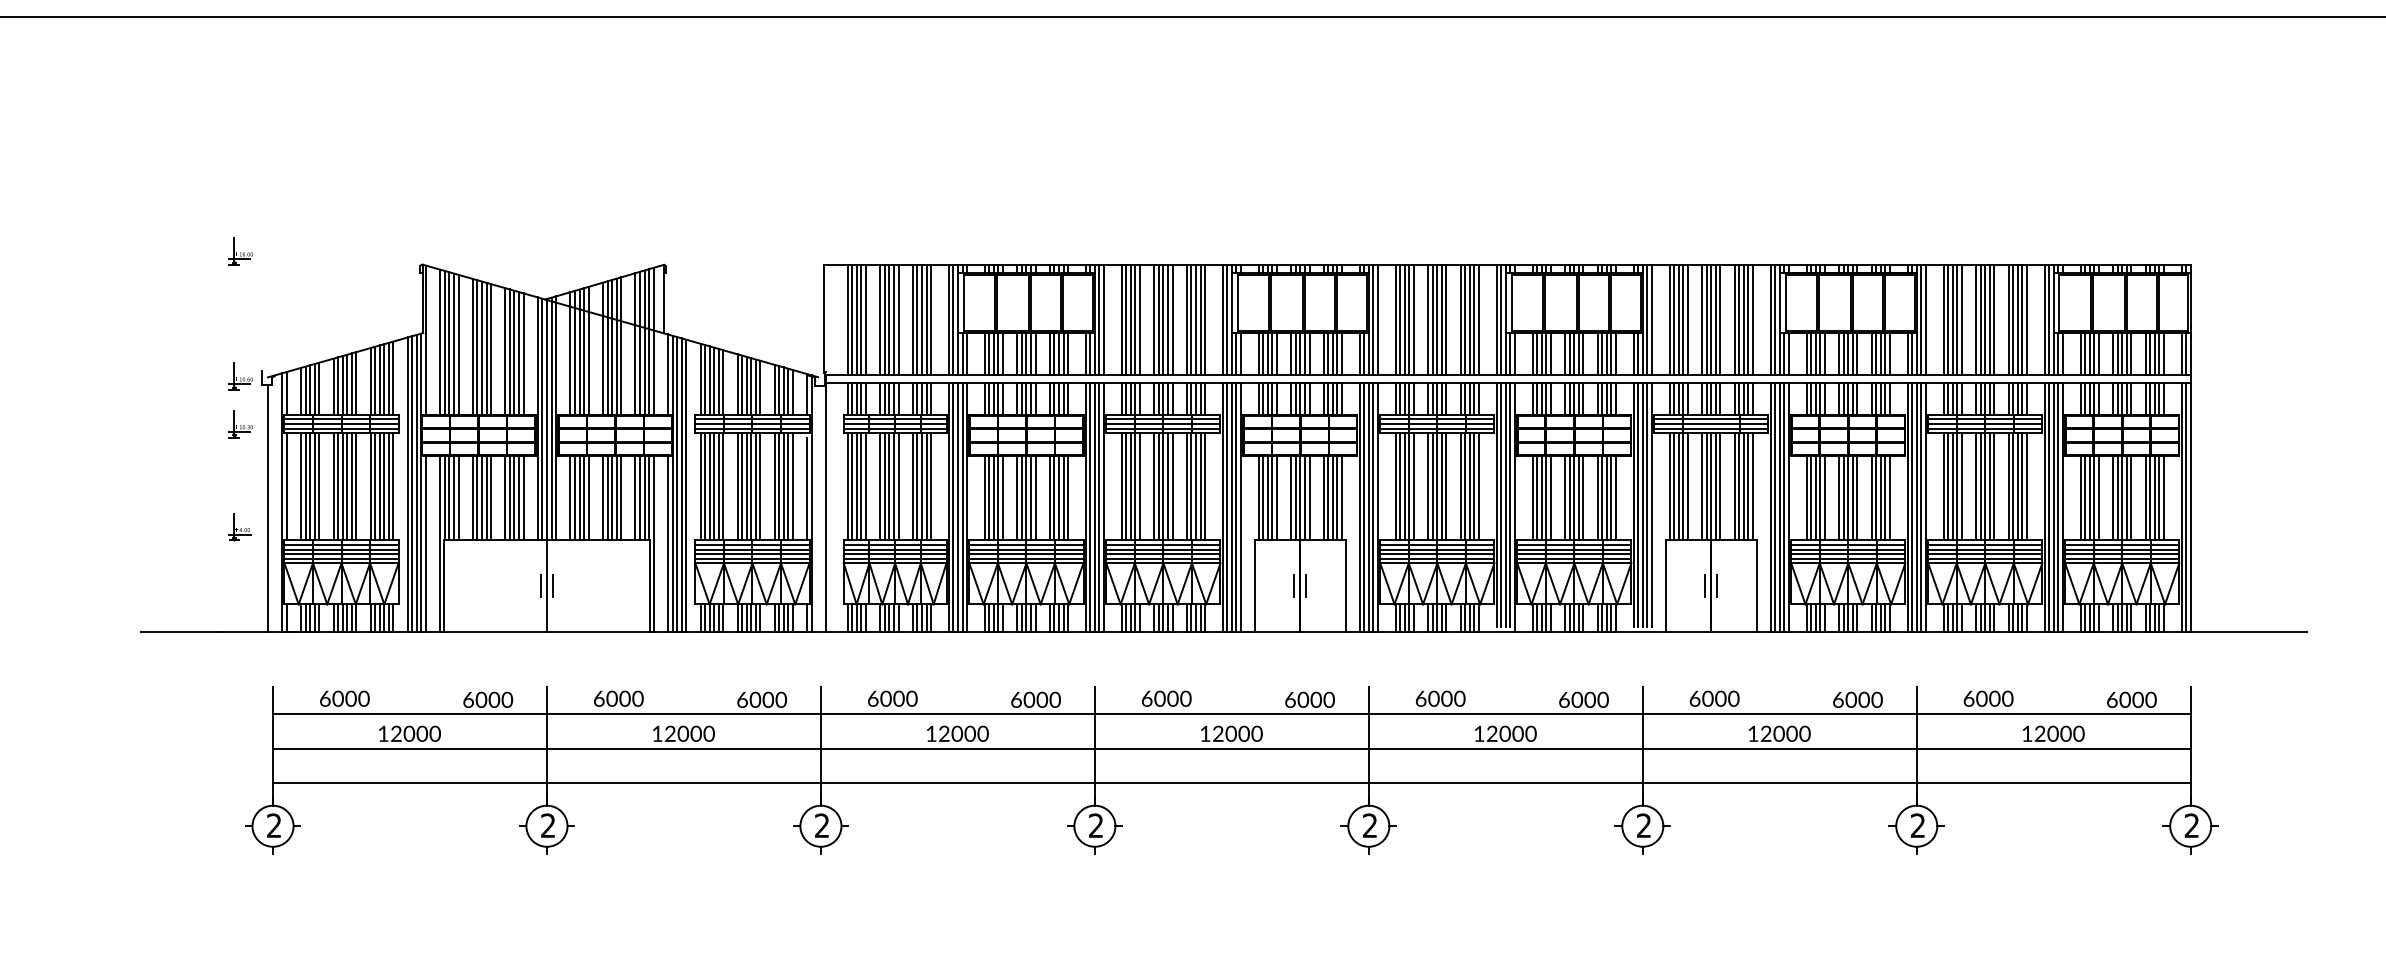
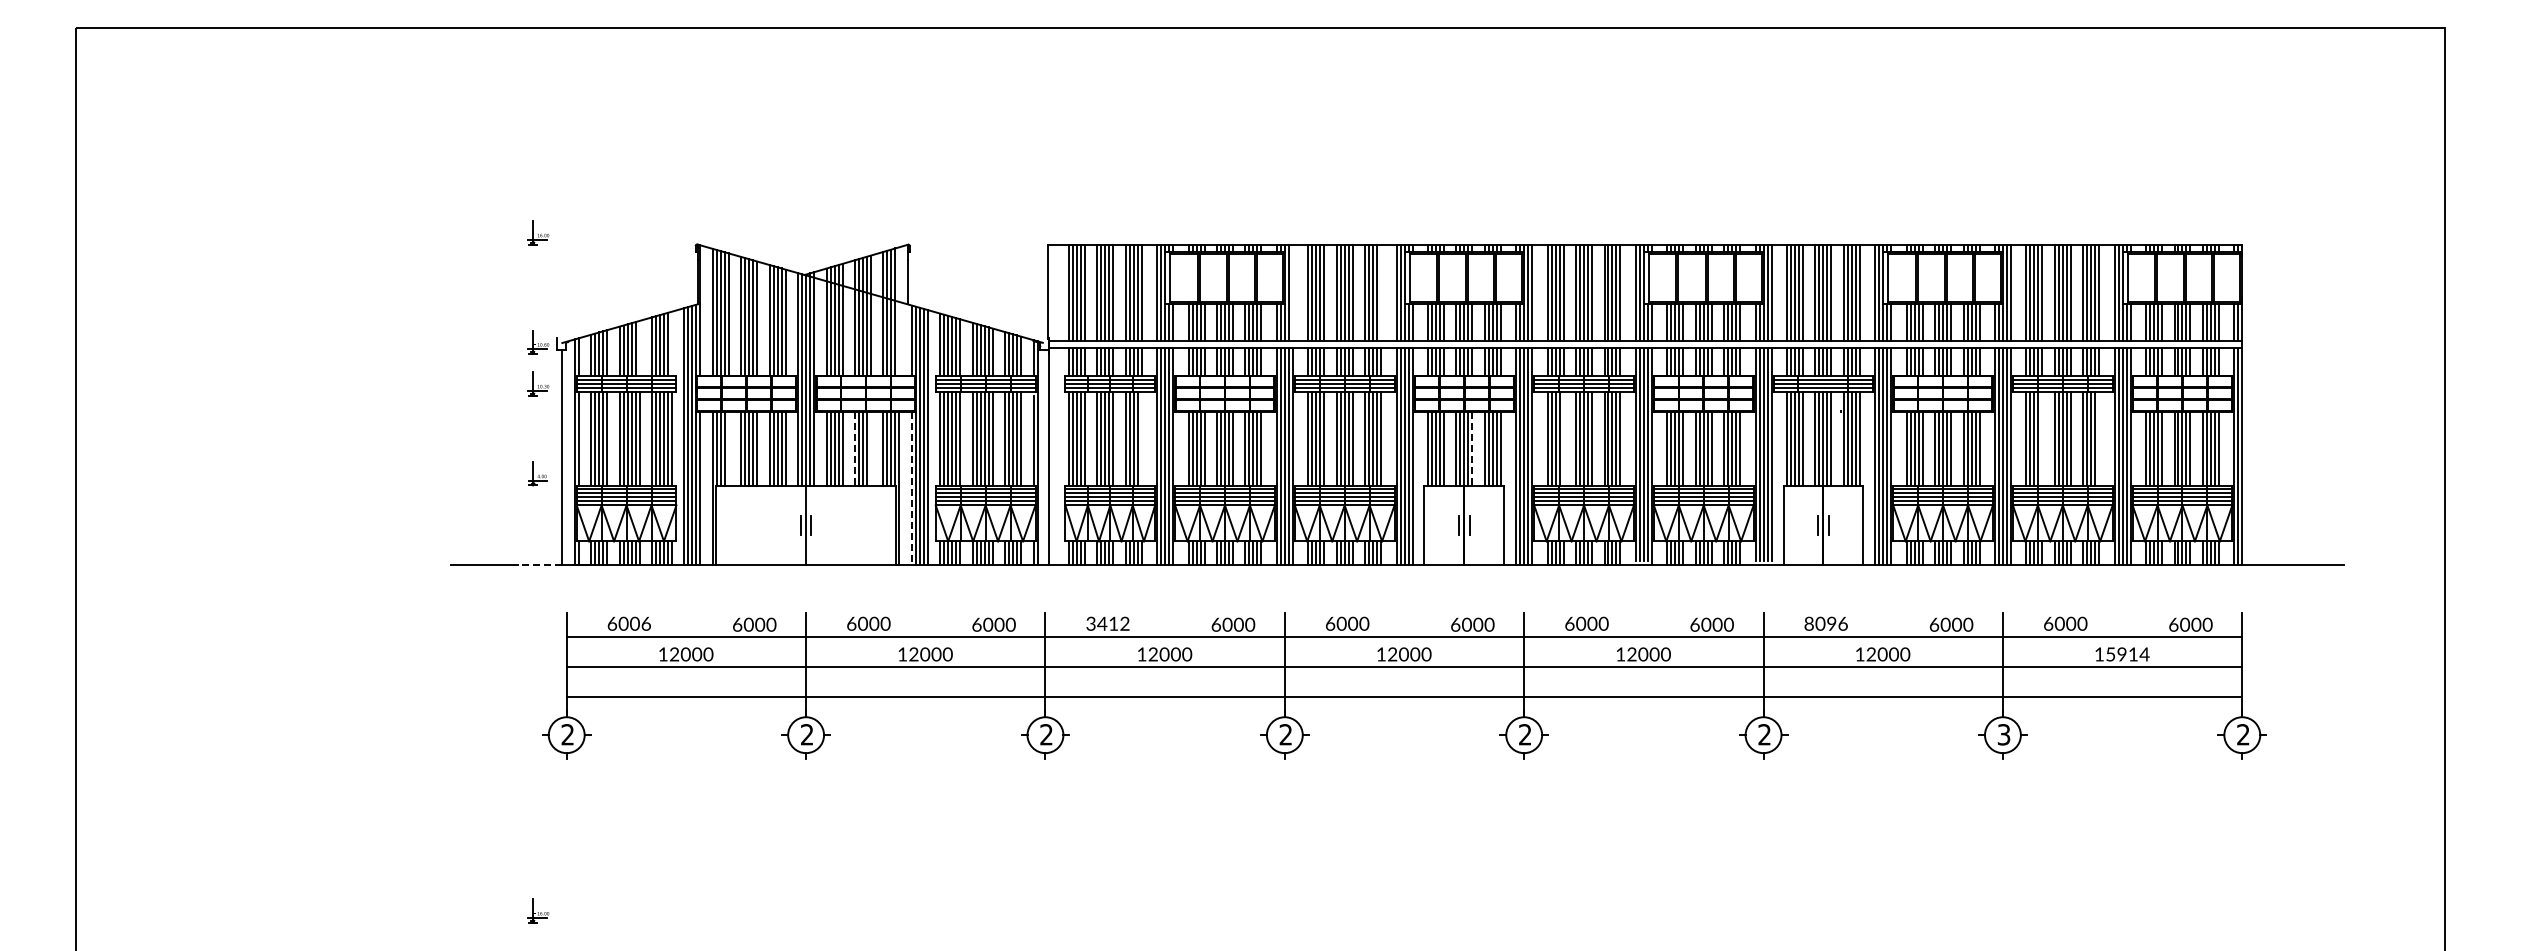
line: (1103, 319) -> (1292, 292), removed
line: (1205, 319) -> (1381, 292), removed
line: (653, 341) -> (899, 311), removed
line: (392, 377) -> (671, 343), removed
line: (356, 382) -> (639, 347), removed
line: (930, 486) -> (1141, 438), removed
line: (1413, 486) -> (1563, 438), removed
line: (1962, 486) -> (2042, 438), removed
line: (2027, 486) -> (2099, 438), removed
line: (458, 498) -> (728, 448), removed
line: (602, 498) -> (854, 448), solid -> dashed
line: (620, 498) -> (870, 448), removed
line: (1309, 498) -> (1472, 448), solid -> dashed
line: (667, 543) -> (911, 488), solid -> dashed
line: (241, 632) -> (539, 565), solid -> dashed
text: (364, 698) -> (646, 623), 6000 -> 6006
text: (891, 698) -> (1107, 623), 6000 -> 3412
text: (1714, 698) -> (1826, 623), 6000 -> 8096
text: (2059, 733) -> (2127, 654), 12000 -> 15914
text: (1917, 825) -> (2003, 734), 2 -> 3

